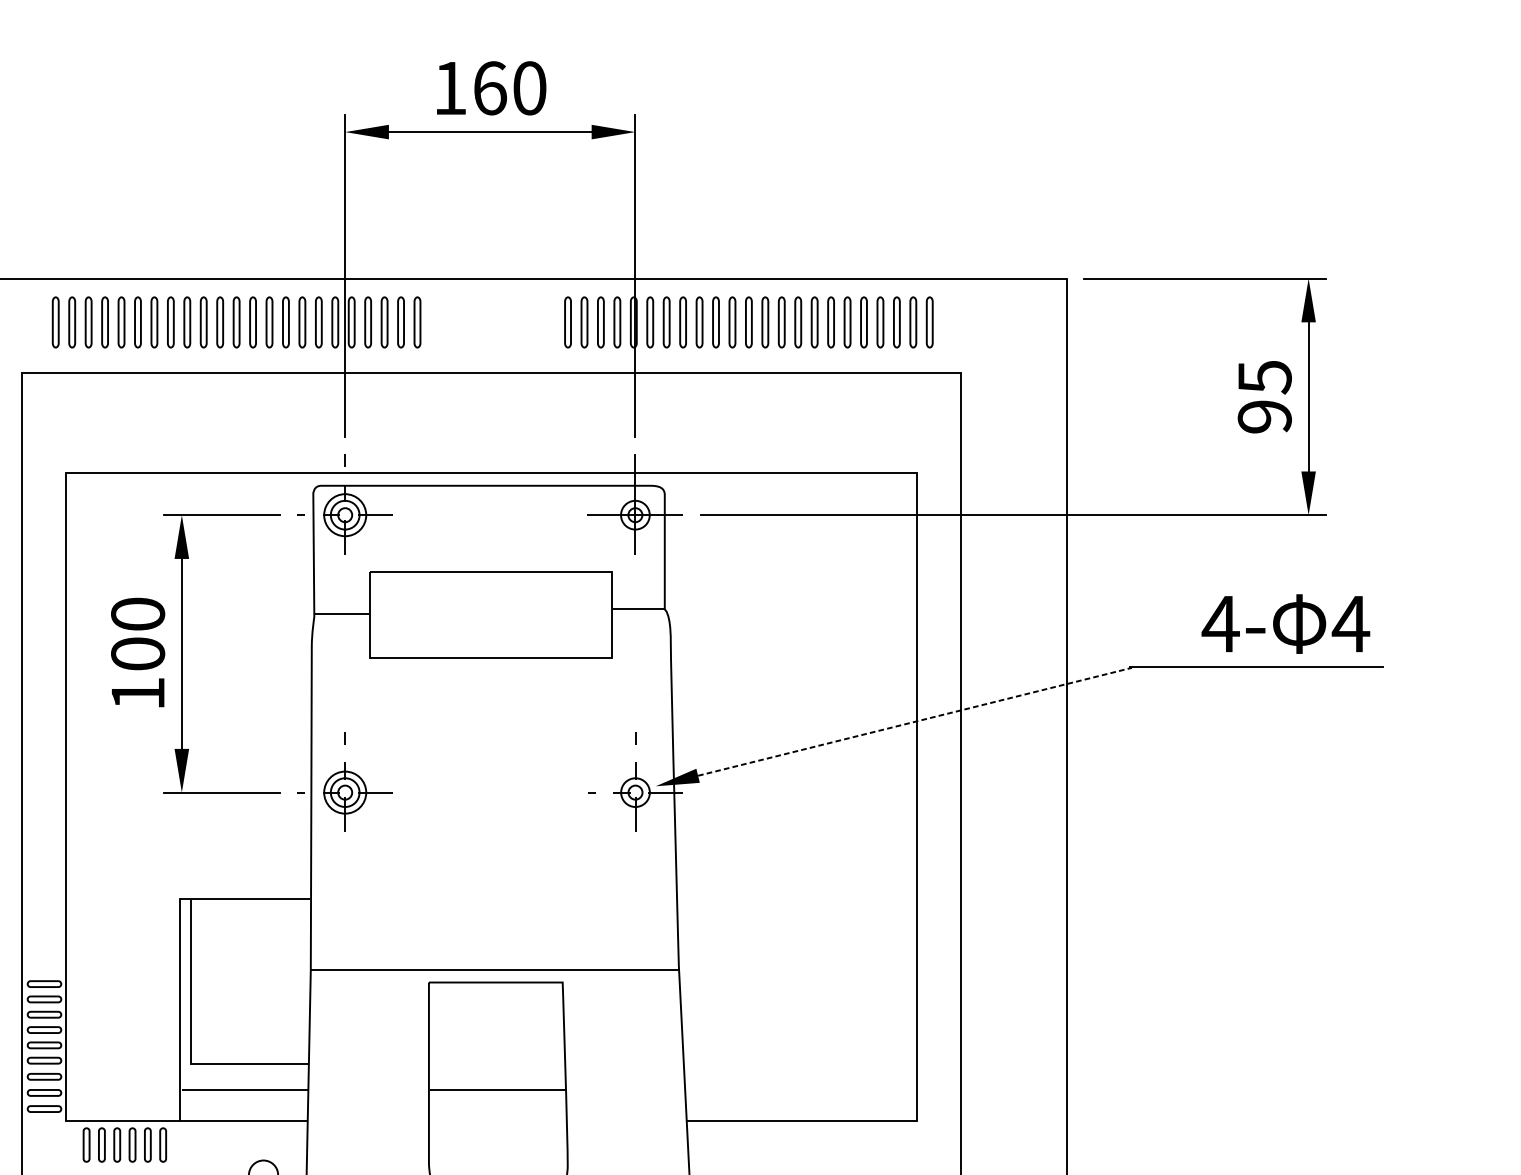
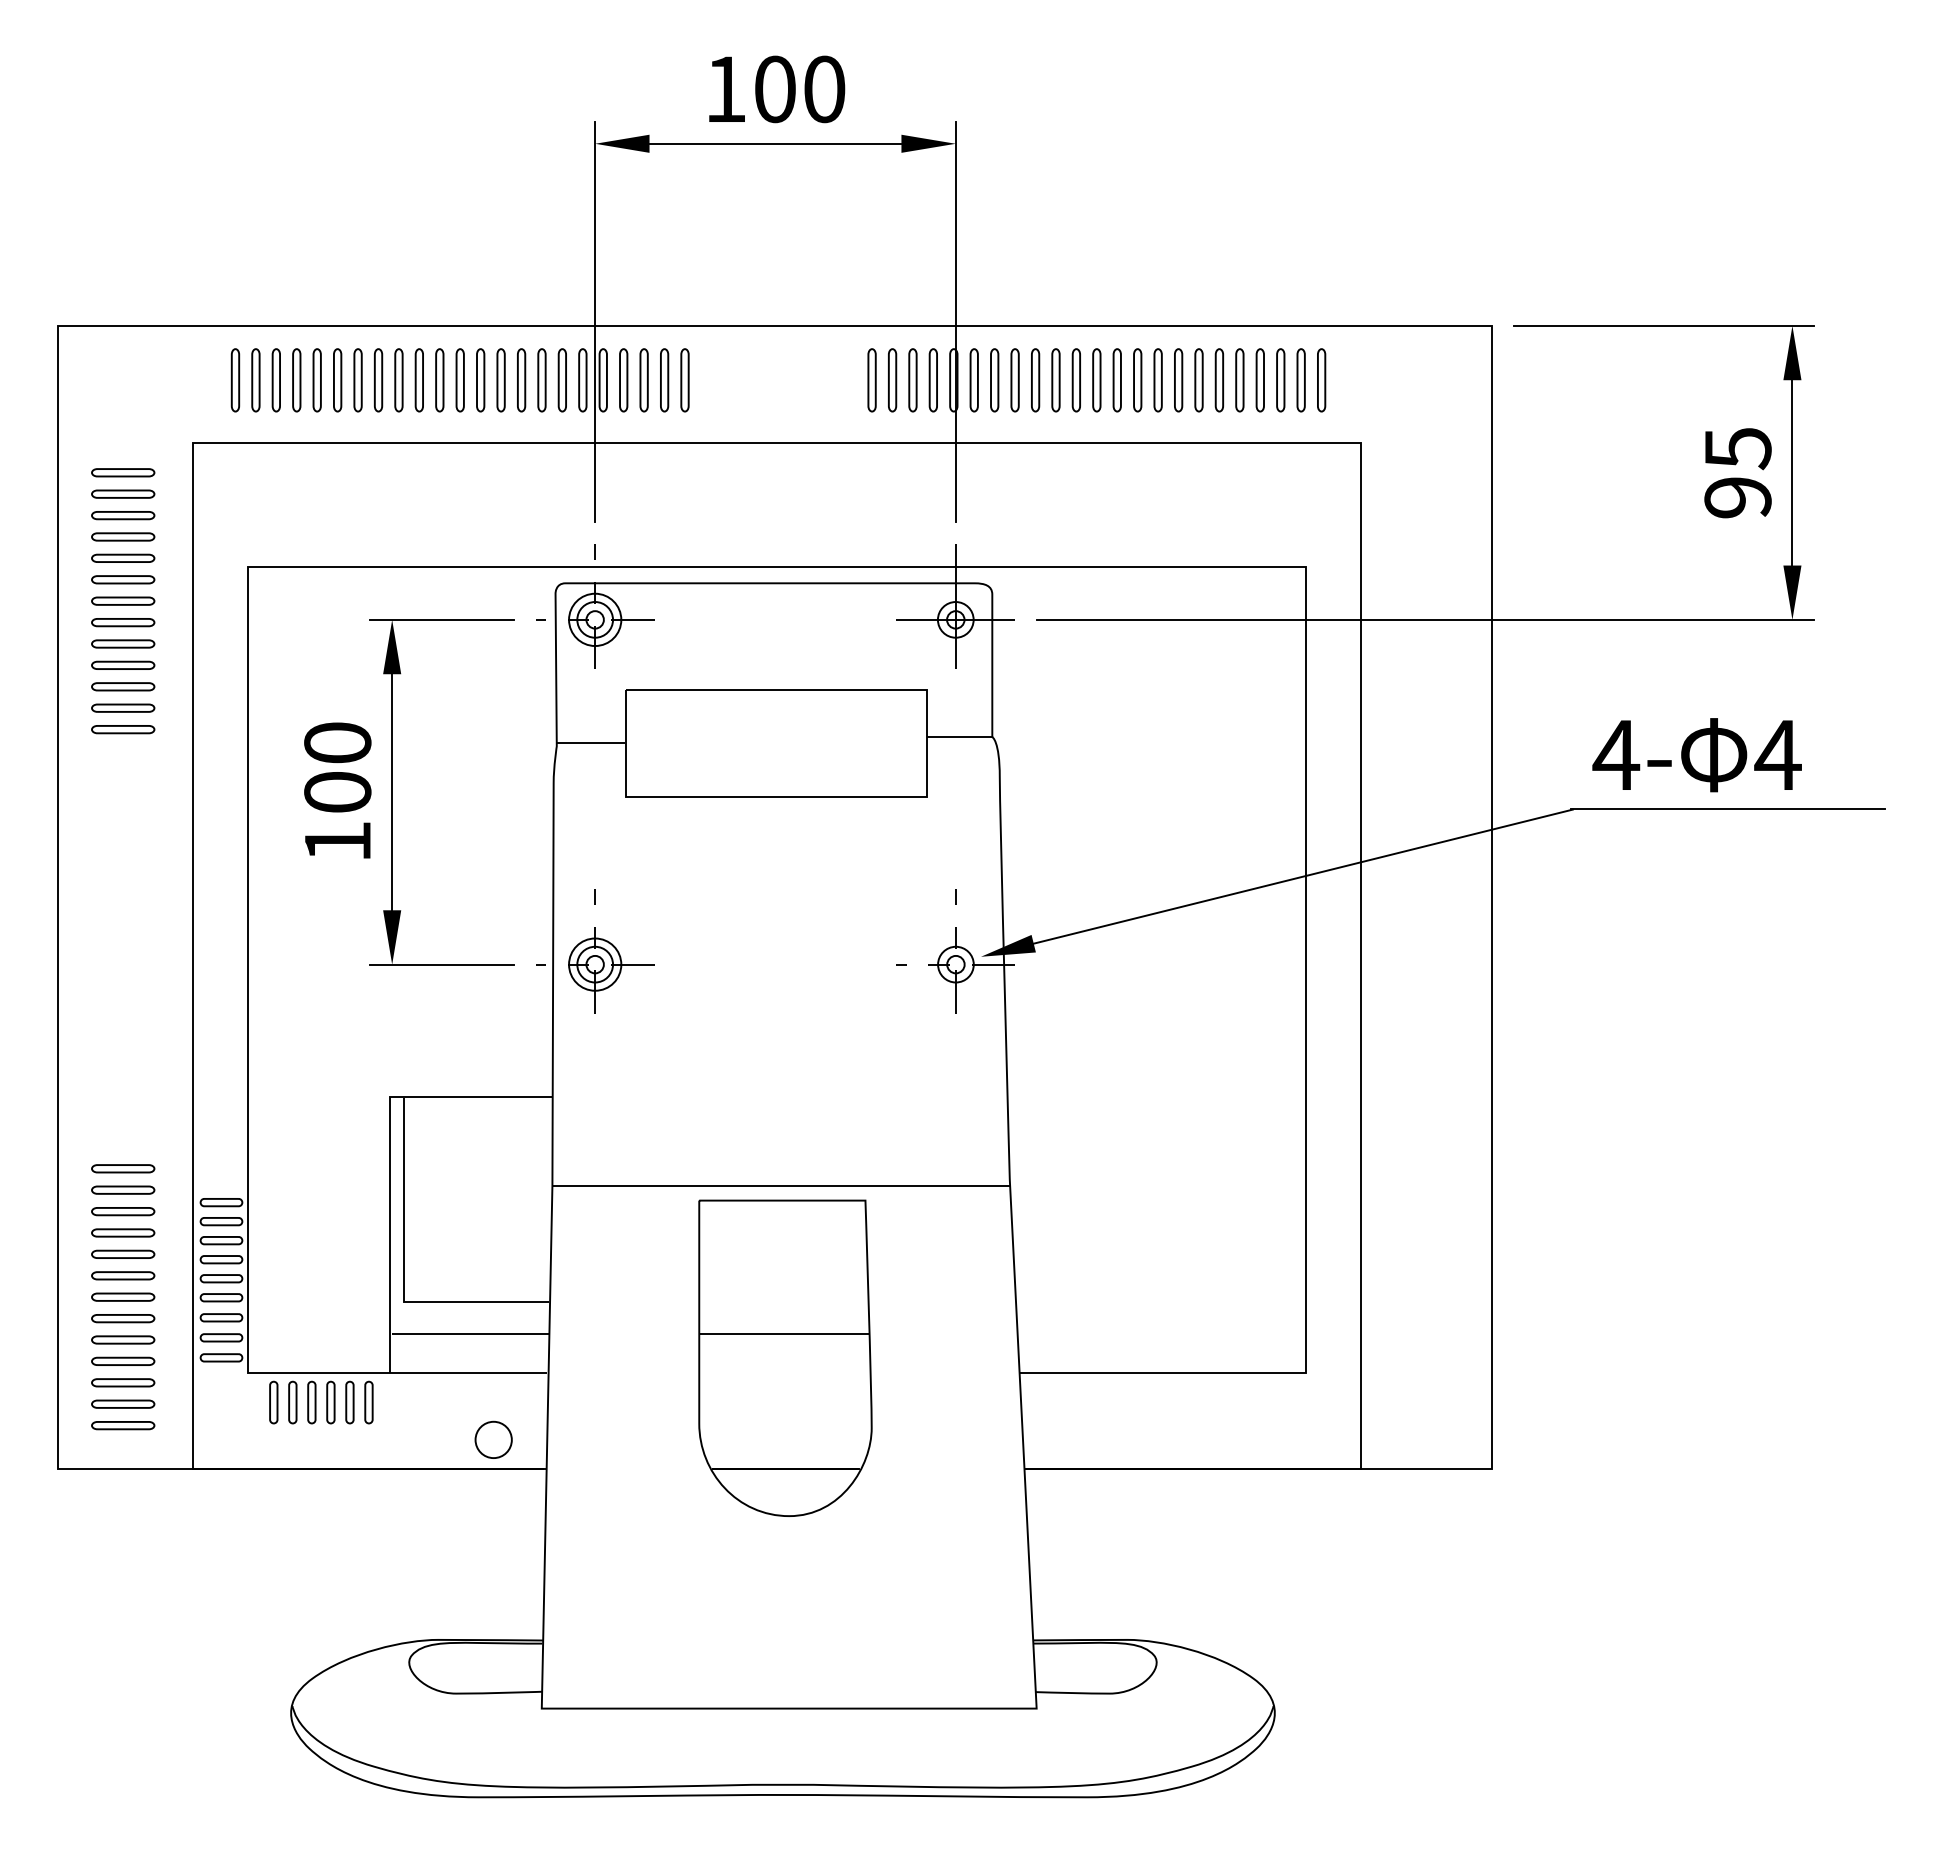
text: (490, 88) -> (775, 89), 160 -> 100
text: (1285, 624) -> (1696, 755), moved
line: (915, 721) -> (1303, 876), dashed -> solid

